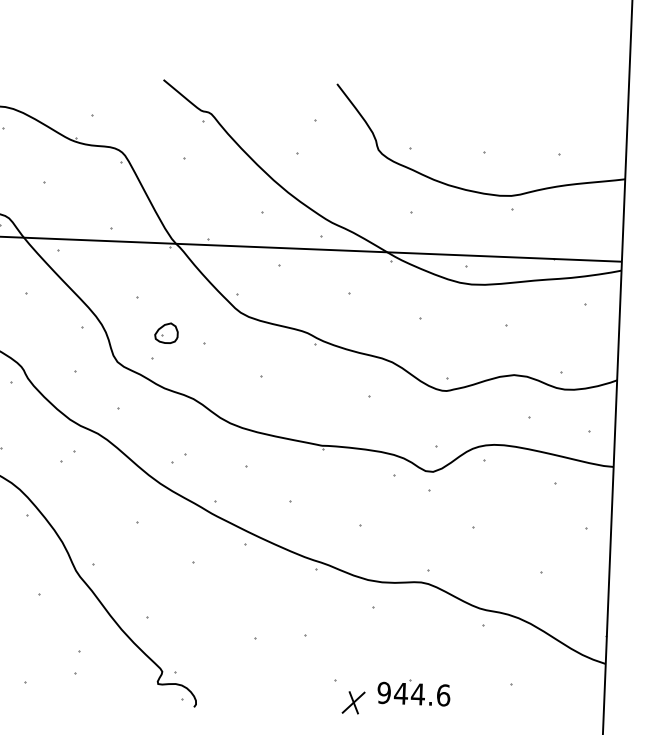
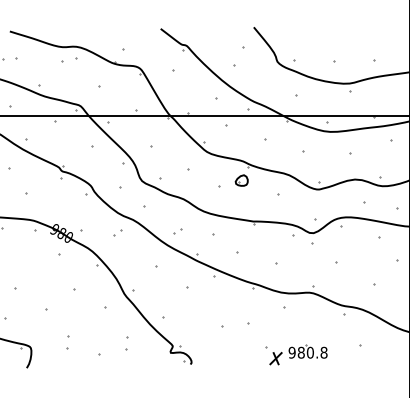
part: (166, 333) -> (241, 180), moved
text: (422, 694) -> (312, 352), 944.6 -> 980.8

